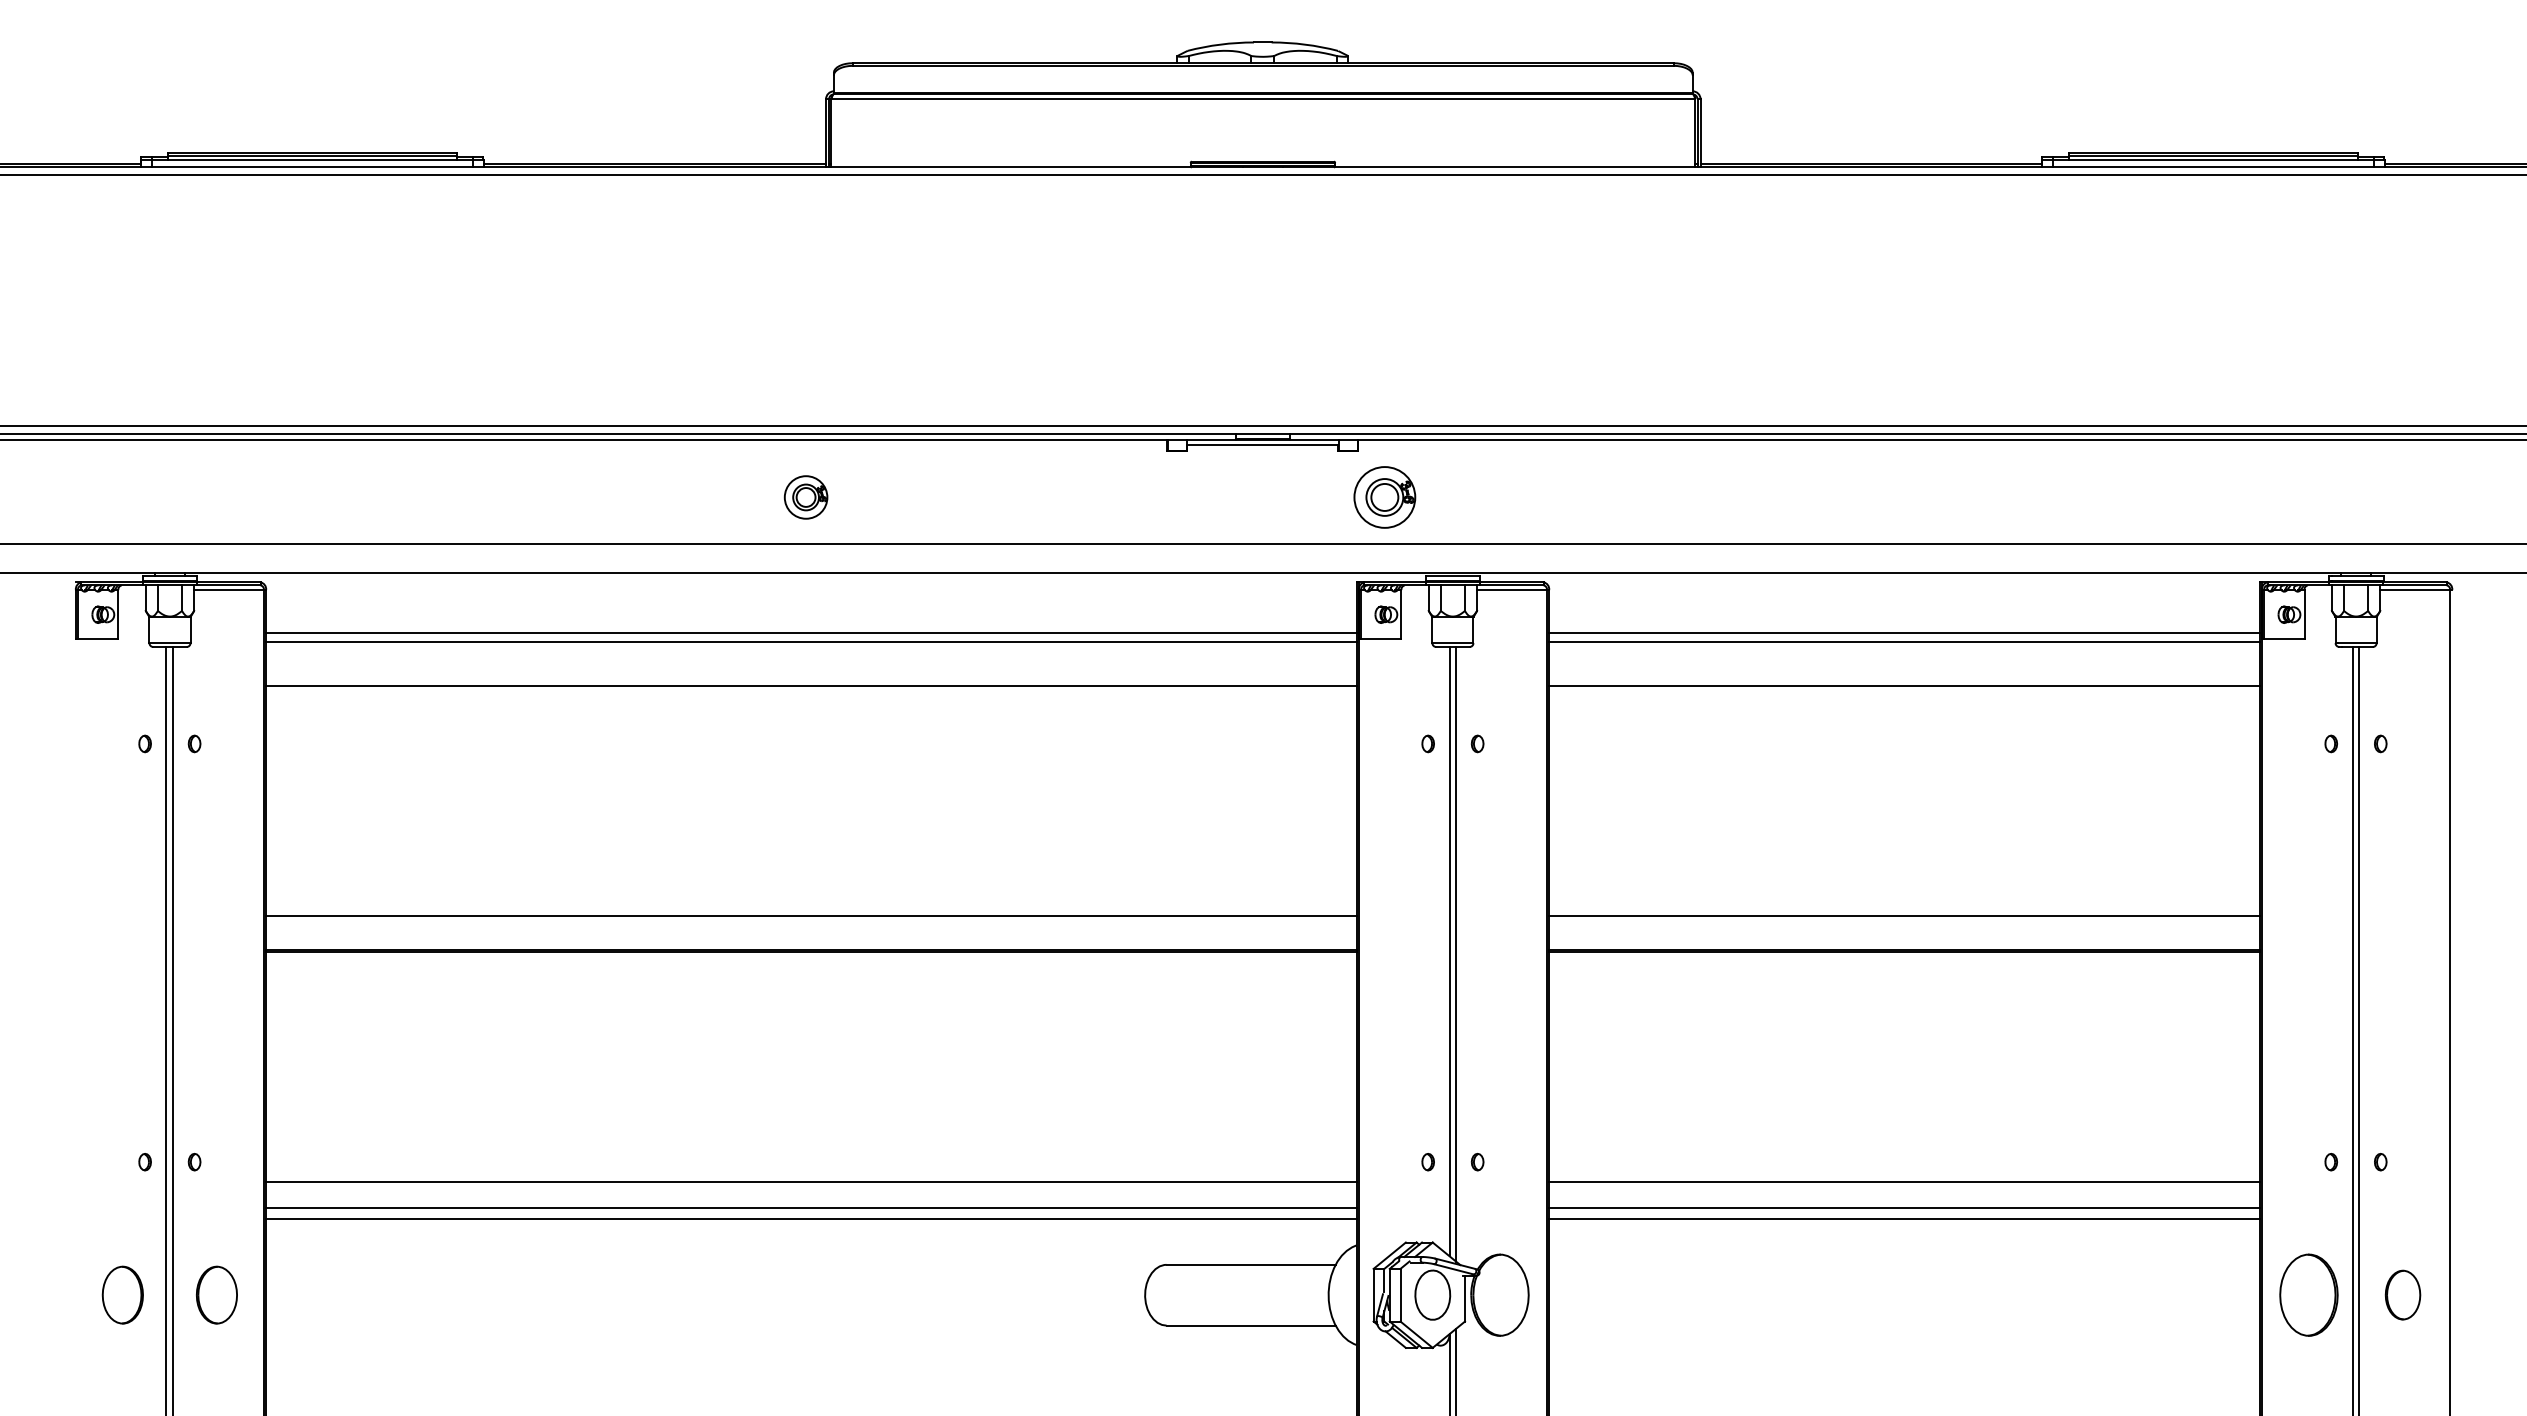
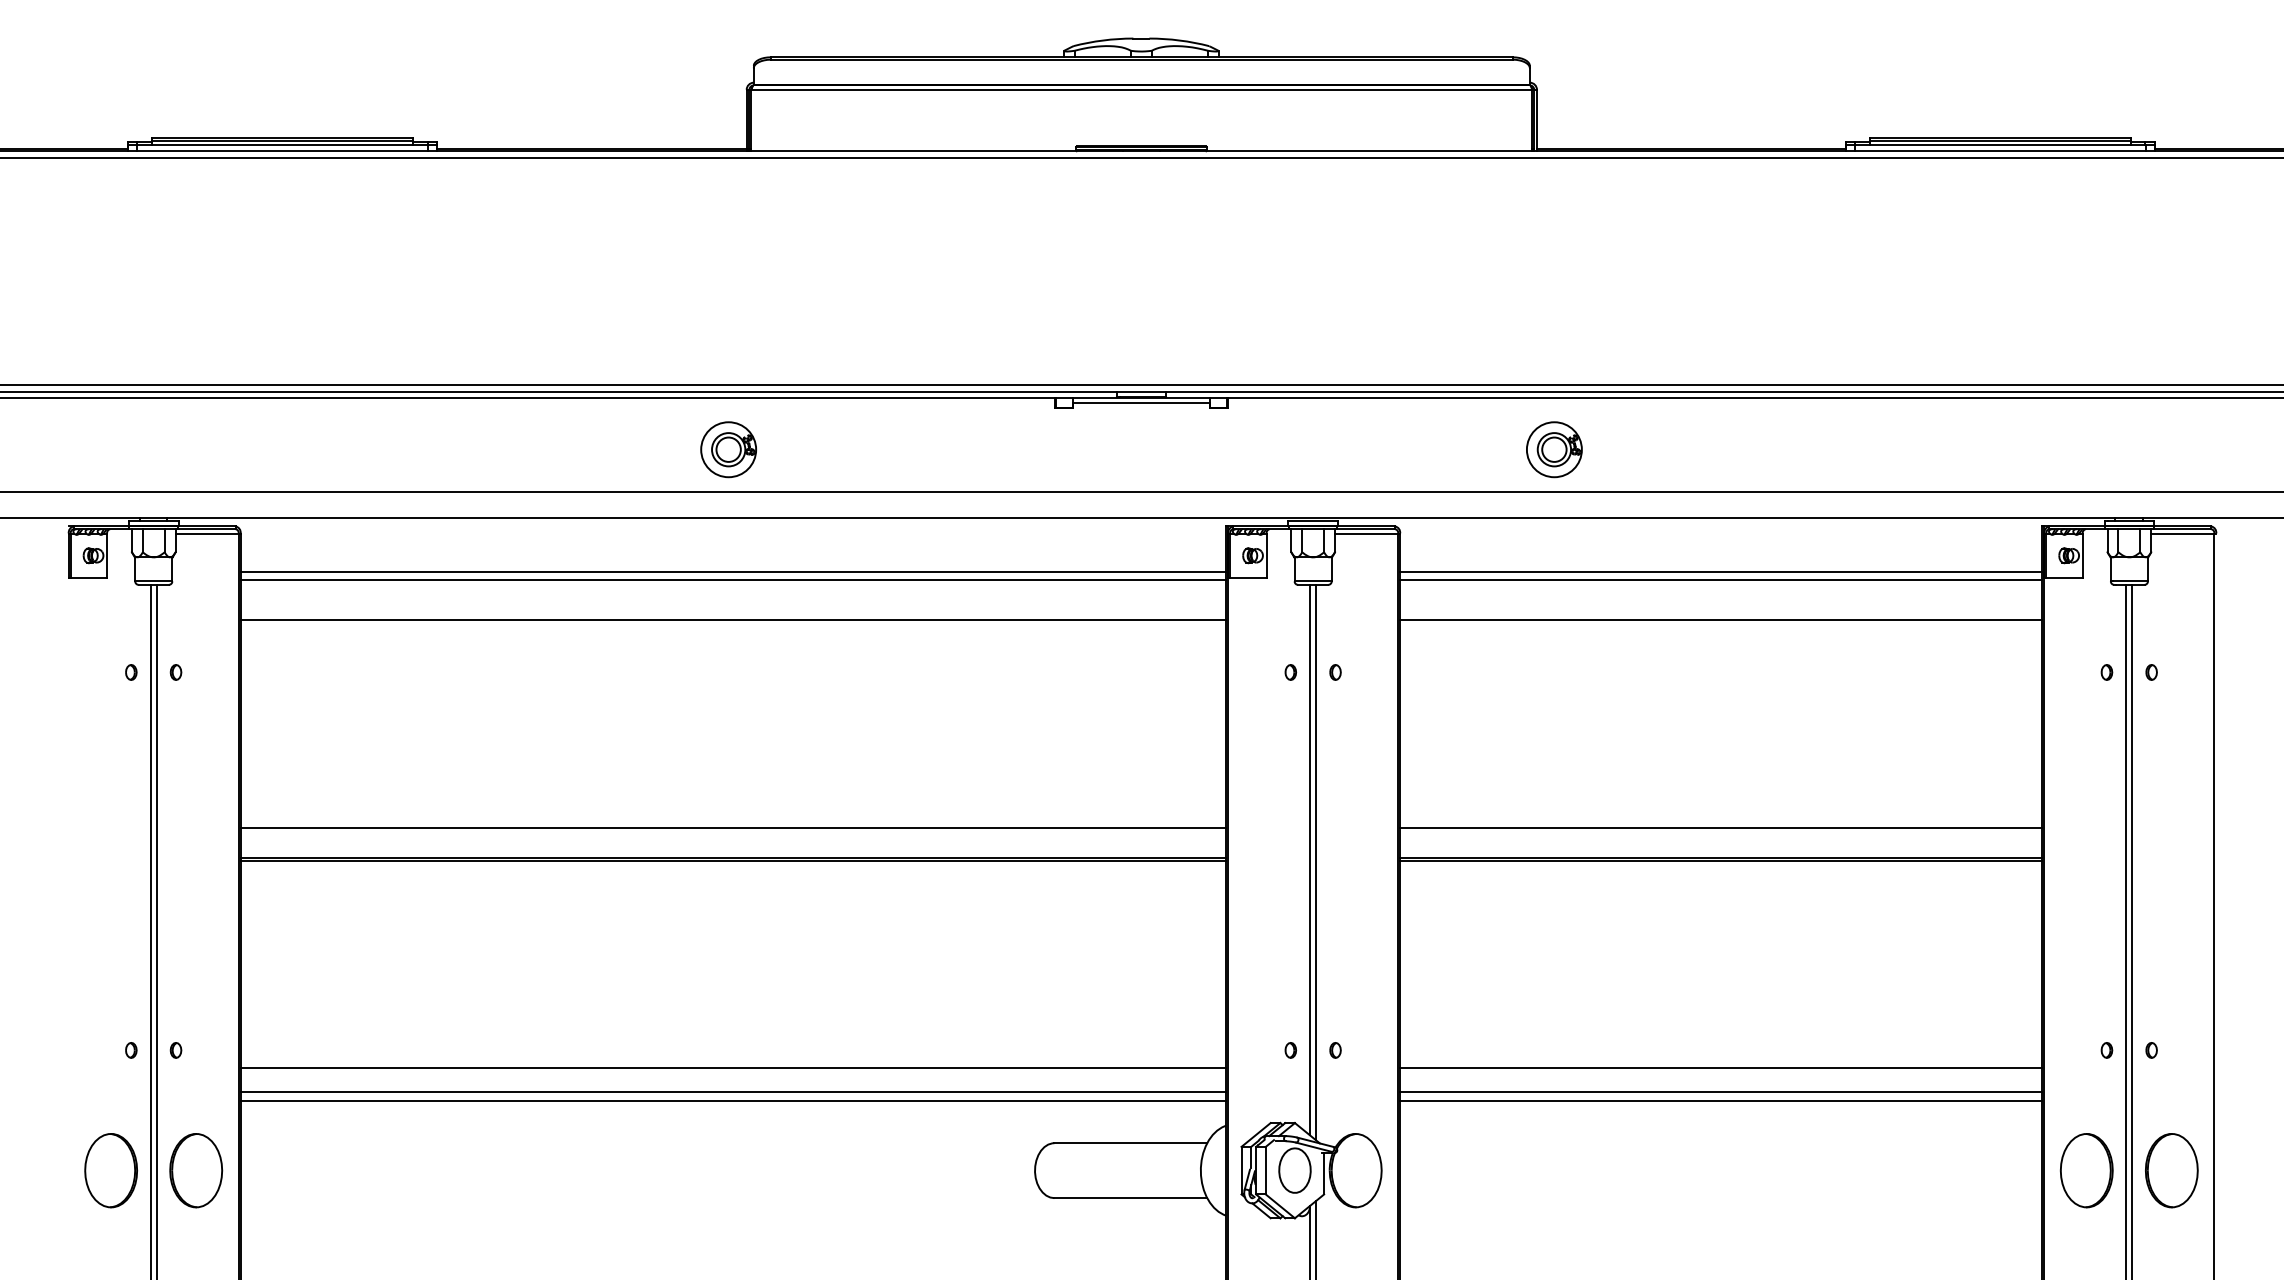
part: (805, 497) -> (728, 449), size x1.43
part: (1384, 497) -> (1554, 449), moved
part: (122, 1294) -> (110, 1170), size x1.43
part: (216, 1294) -> (195, 1170), size x1.43
part: (2402, 1294) -> (2171, 1170), size x1.67

